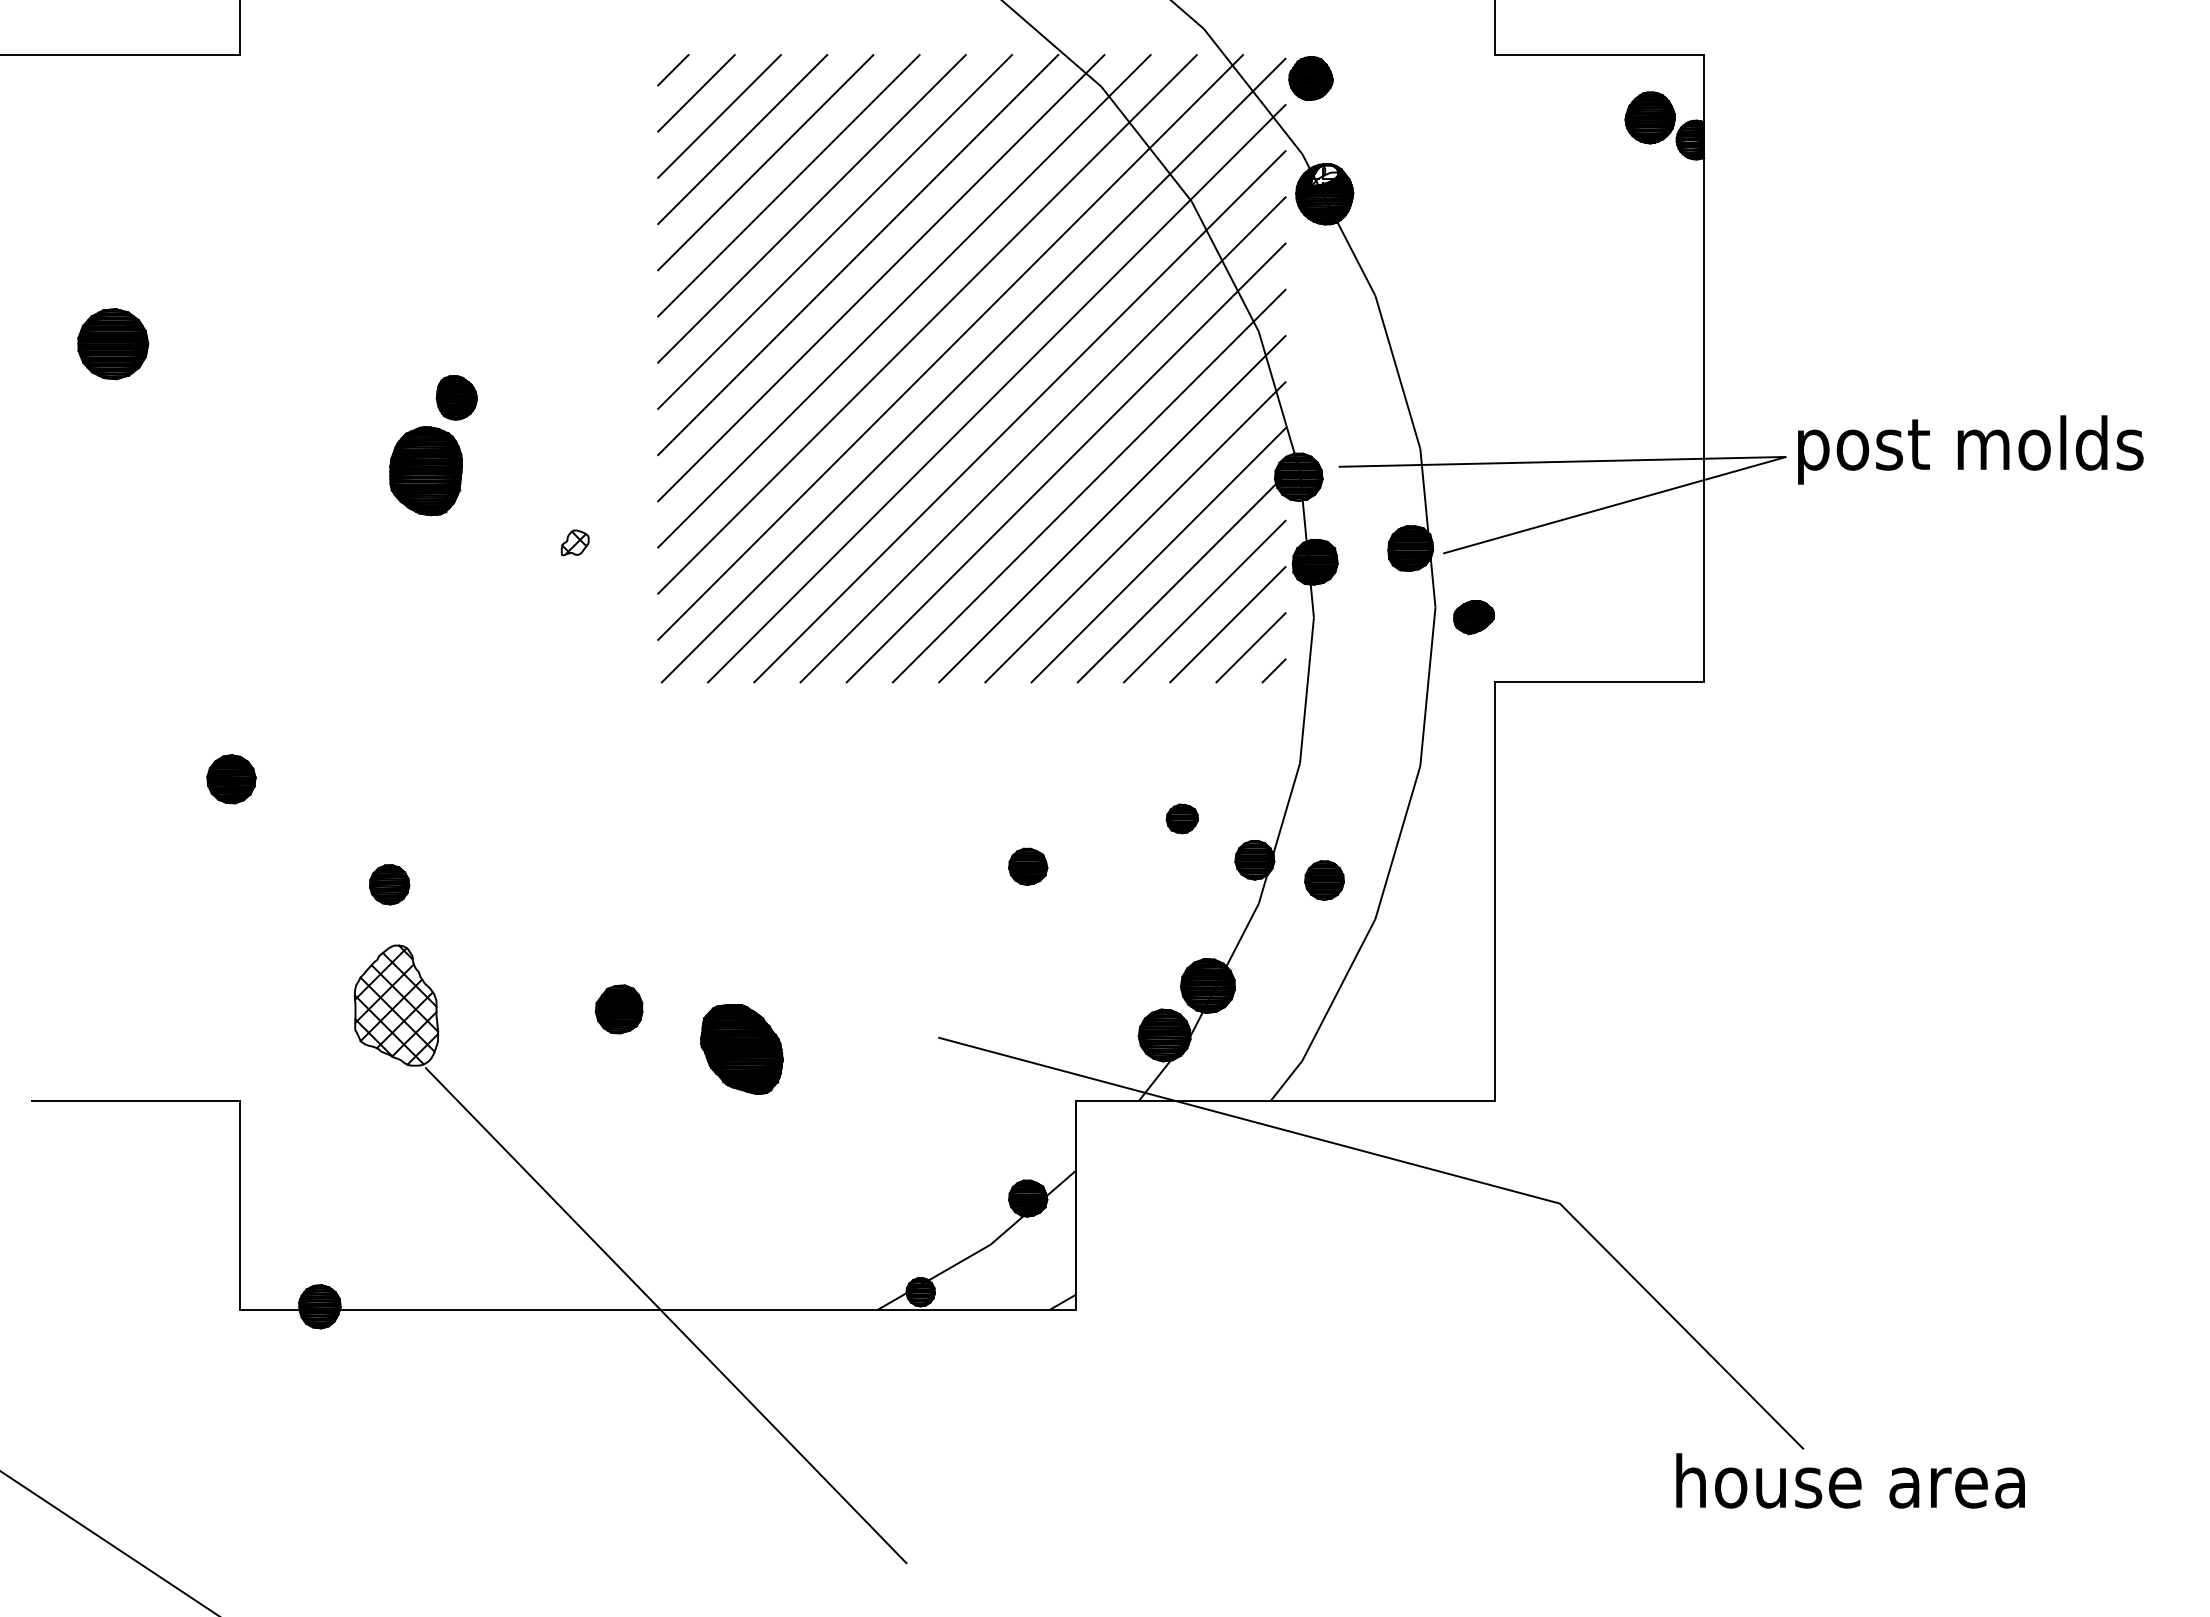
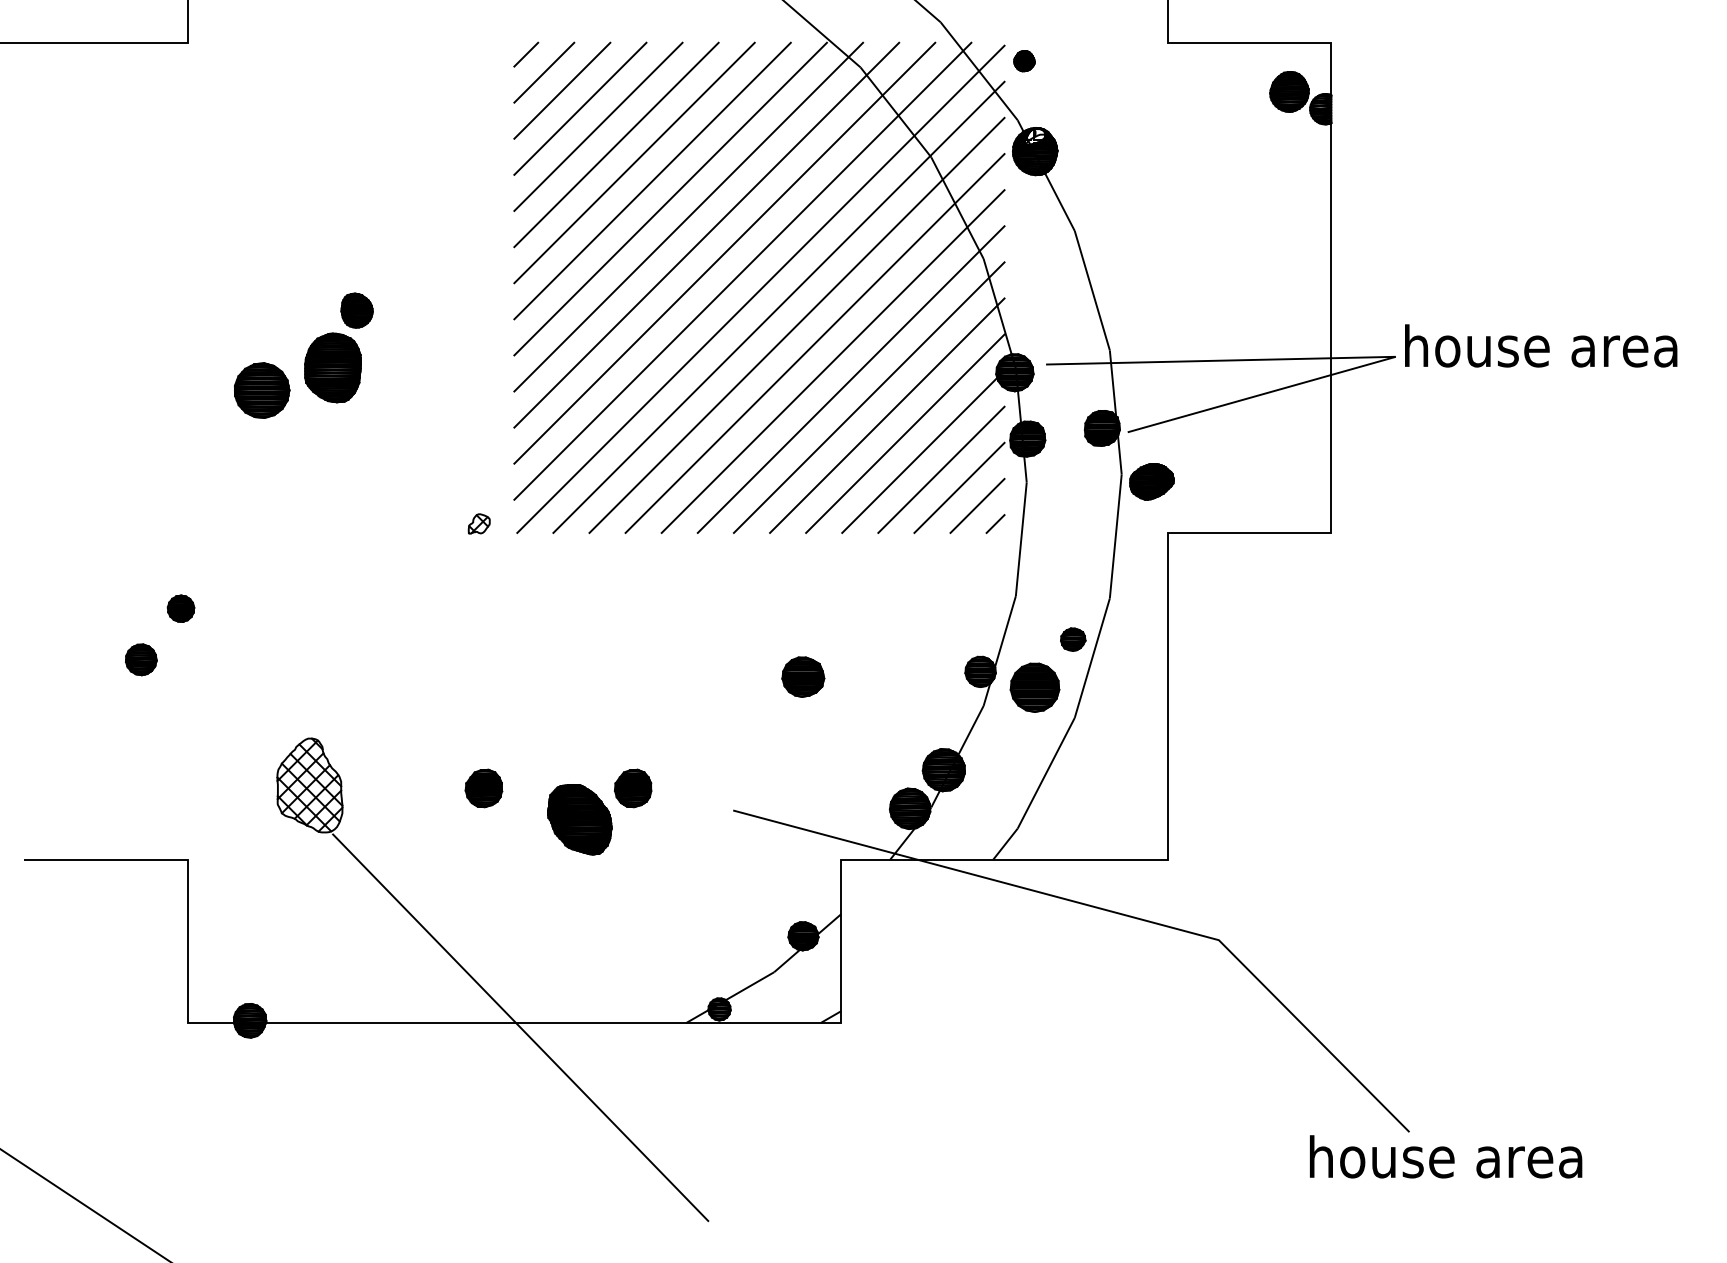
part: (1310, 78) -> (1024, 61), size x0.6
part: (113, 344) -> (262, 390), moved
text: (1972, 449) -> (1541, 351), post molds -> house area
part: (574, 542) -> (478, 523), moved
part: (1473, 617) -> (1151, 482), size x1.4
part: (231, 779) -> (181, 608), size x0.7
part: (1181, 818) -> (1072, 639), moved
part: (1028, 866) -> (803, 676), size x1.4
part: (1324, 880) -> (1034, 687), size x1.6
part: (389, 884) -> (141, 659), moved
part: (809, 1009) -> (632, 788), added

